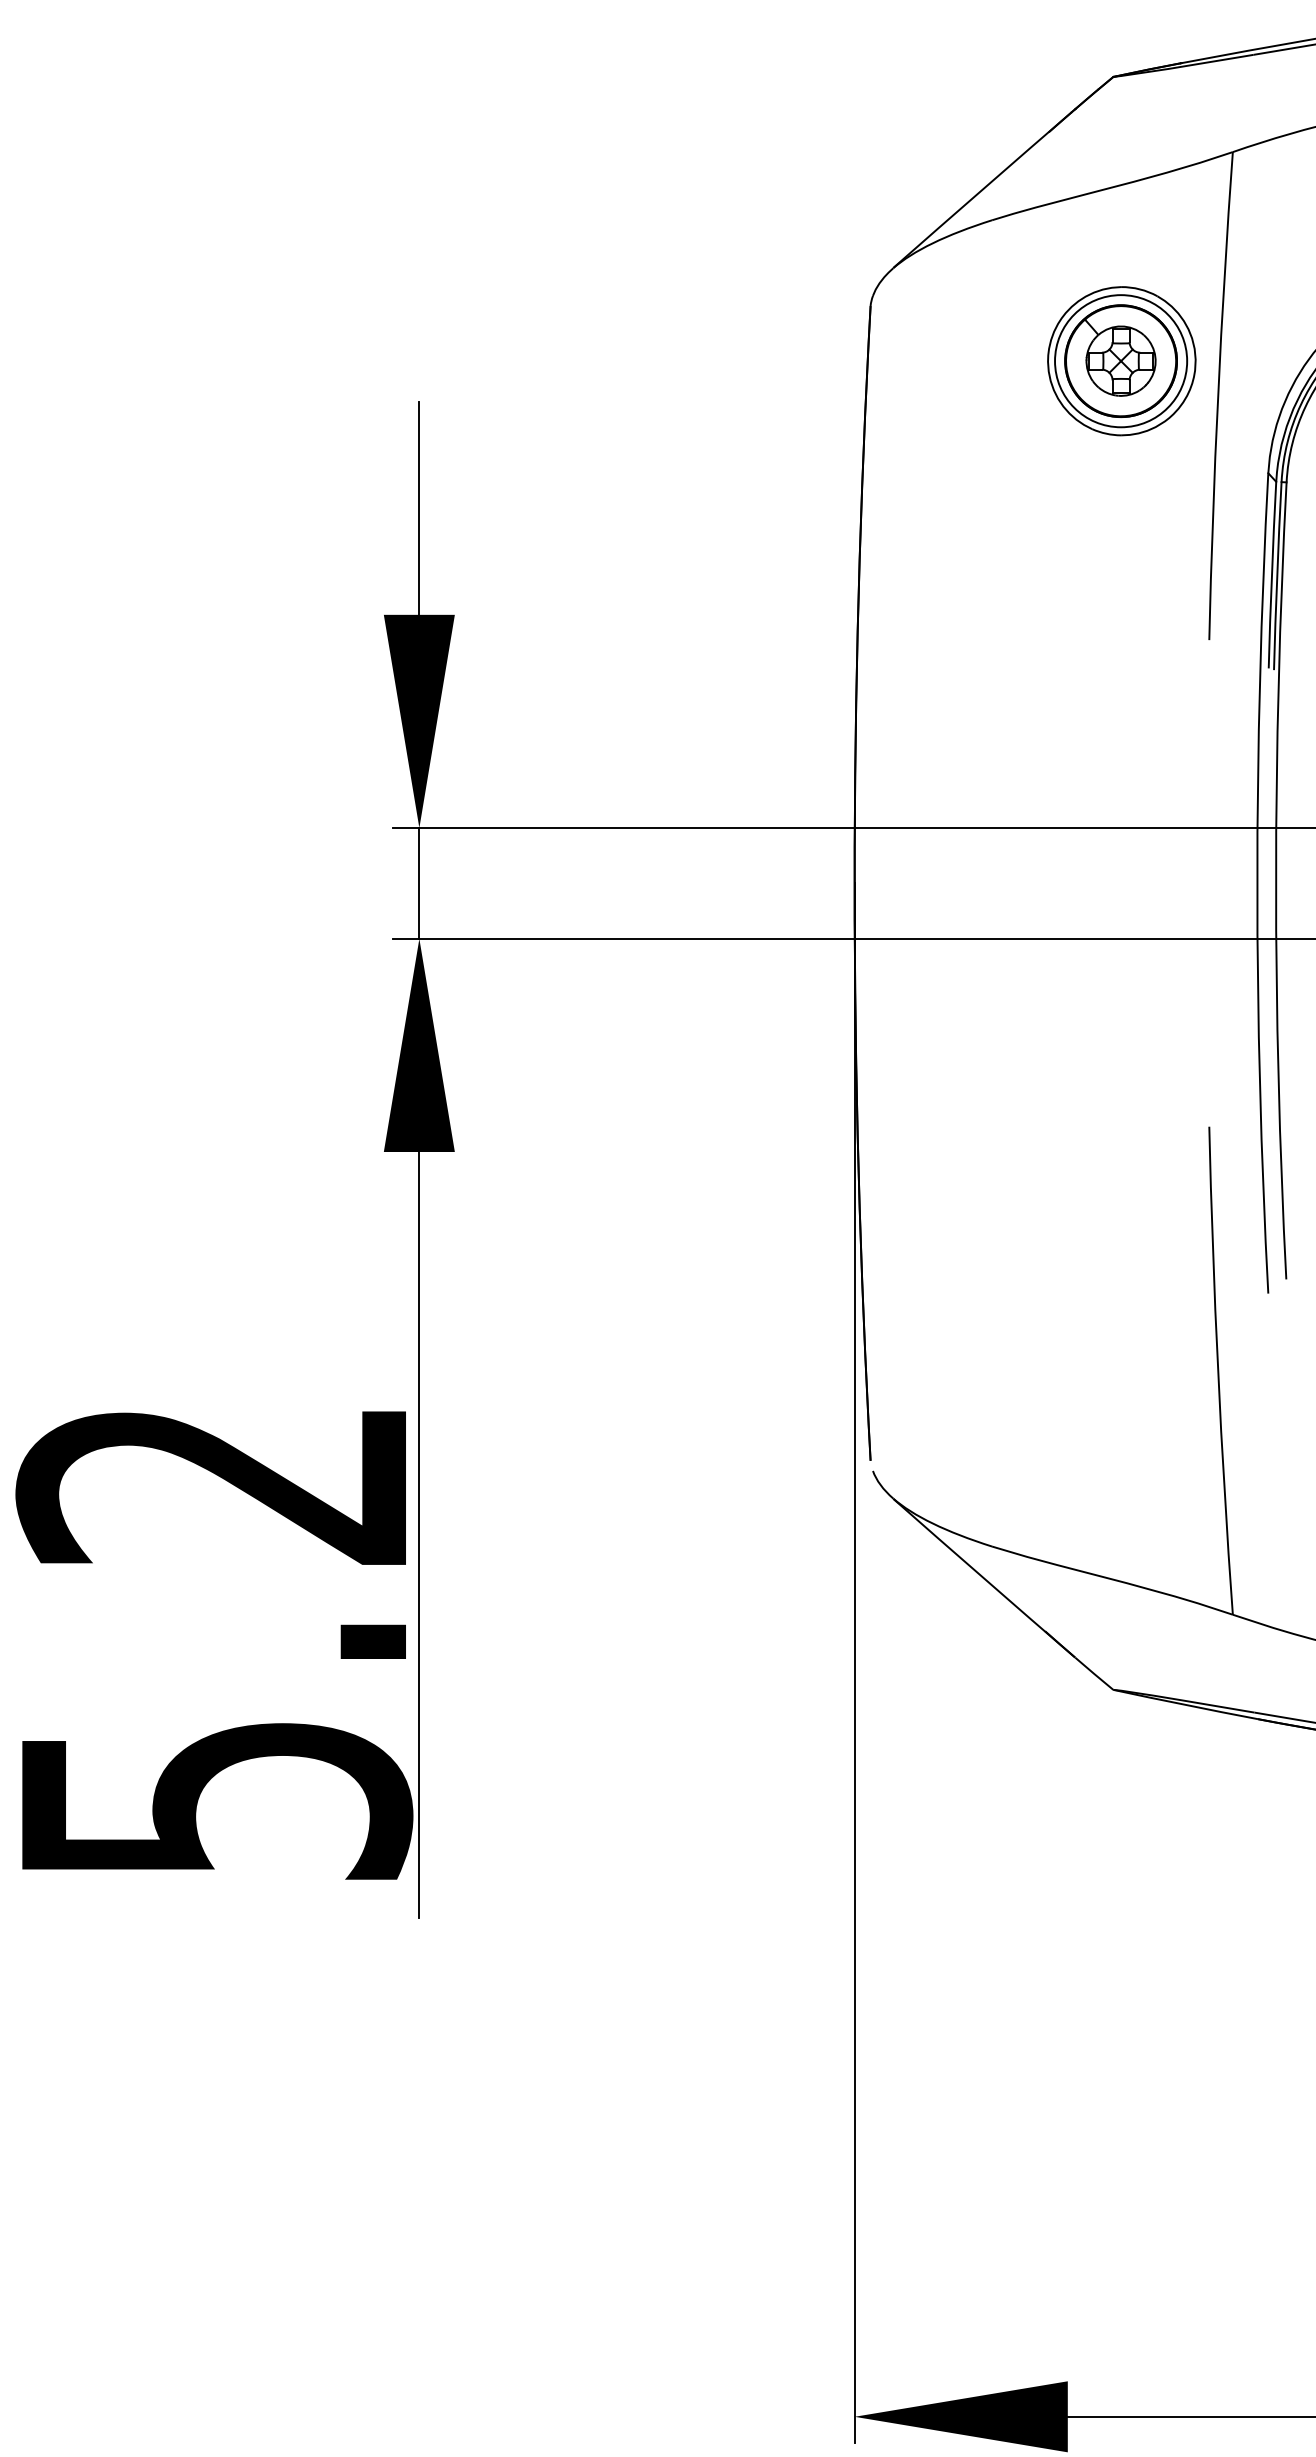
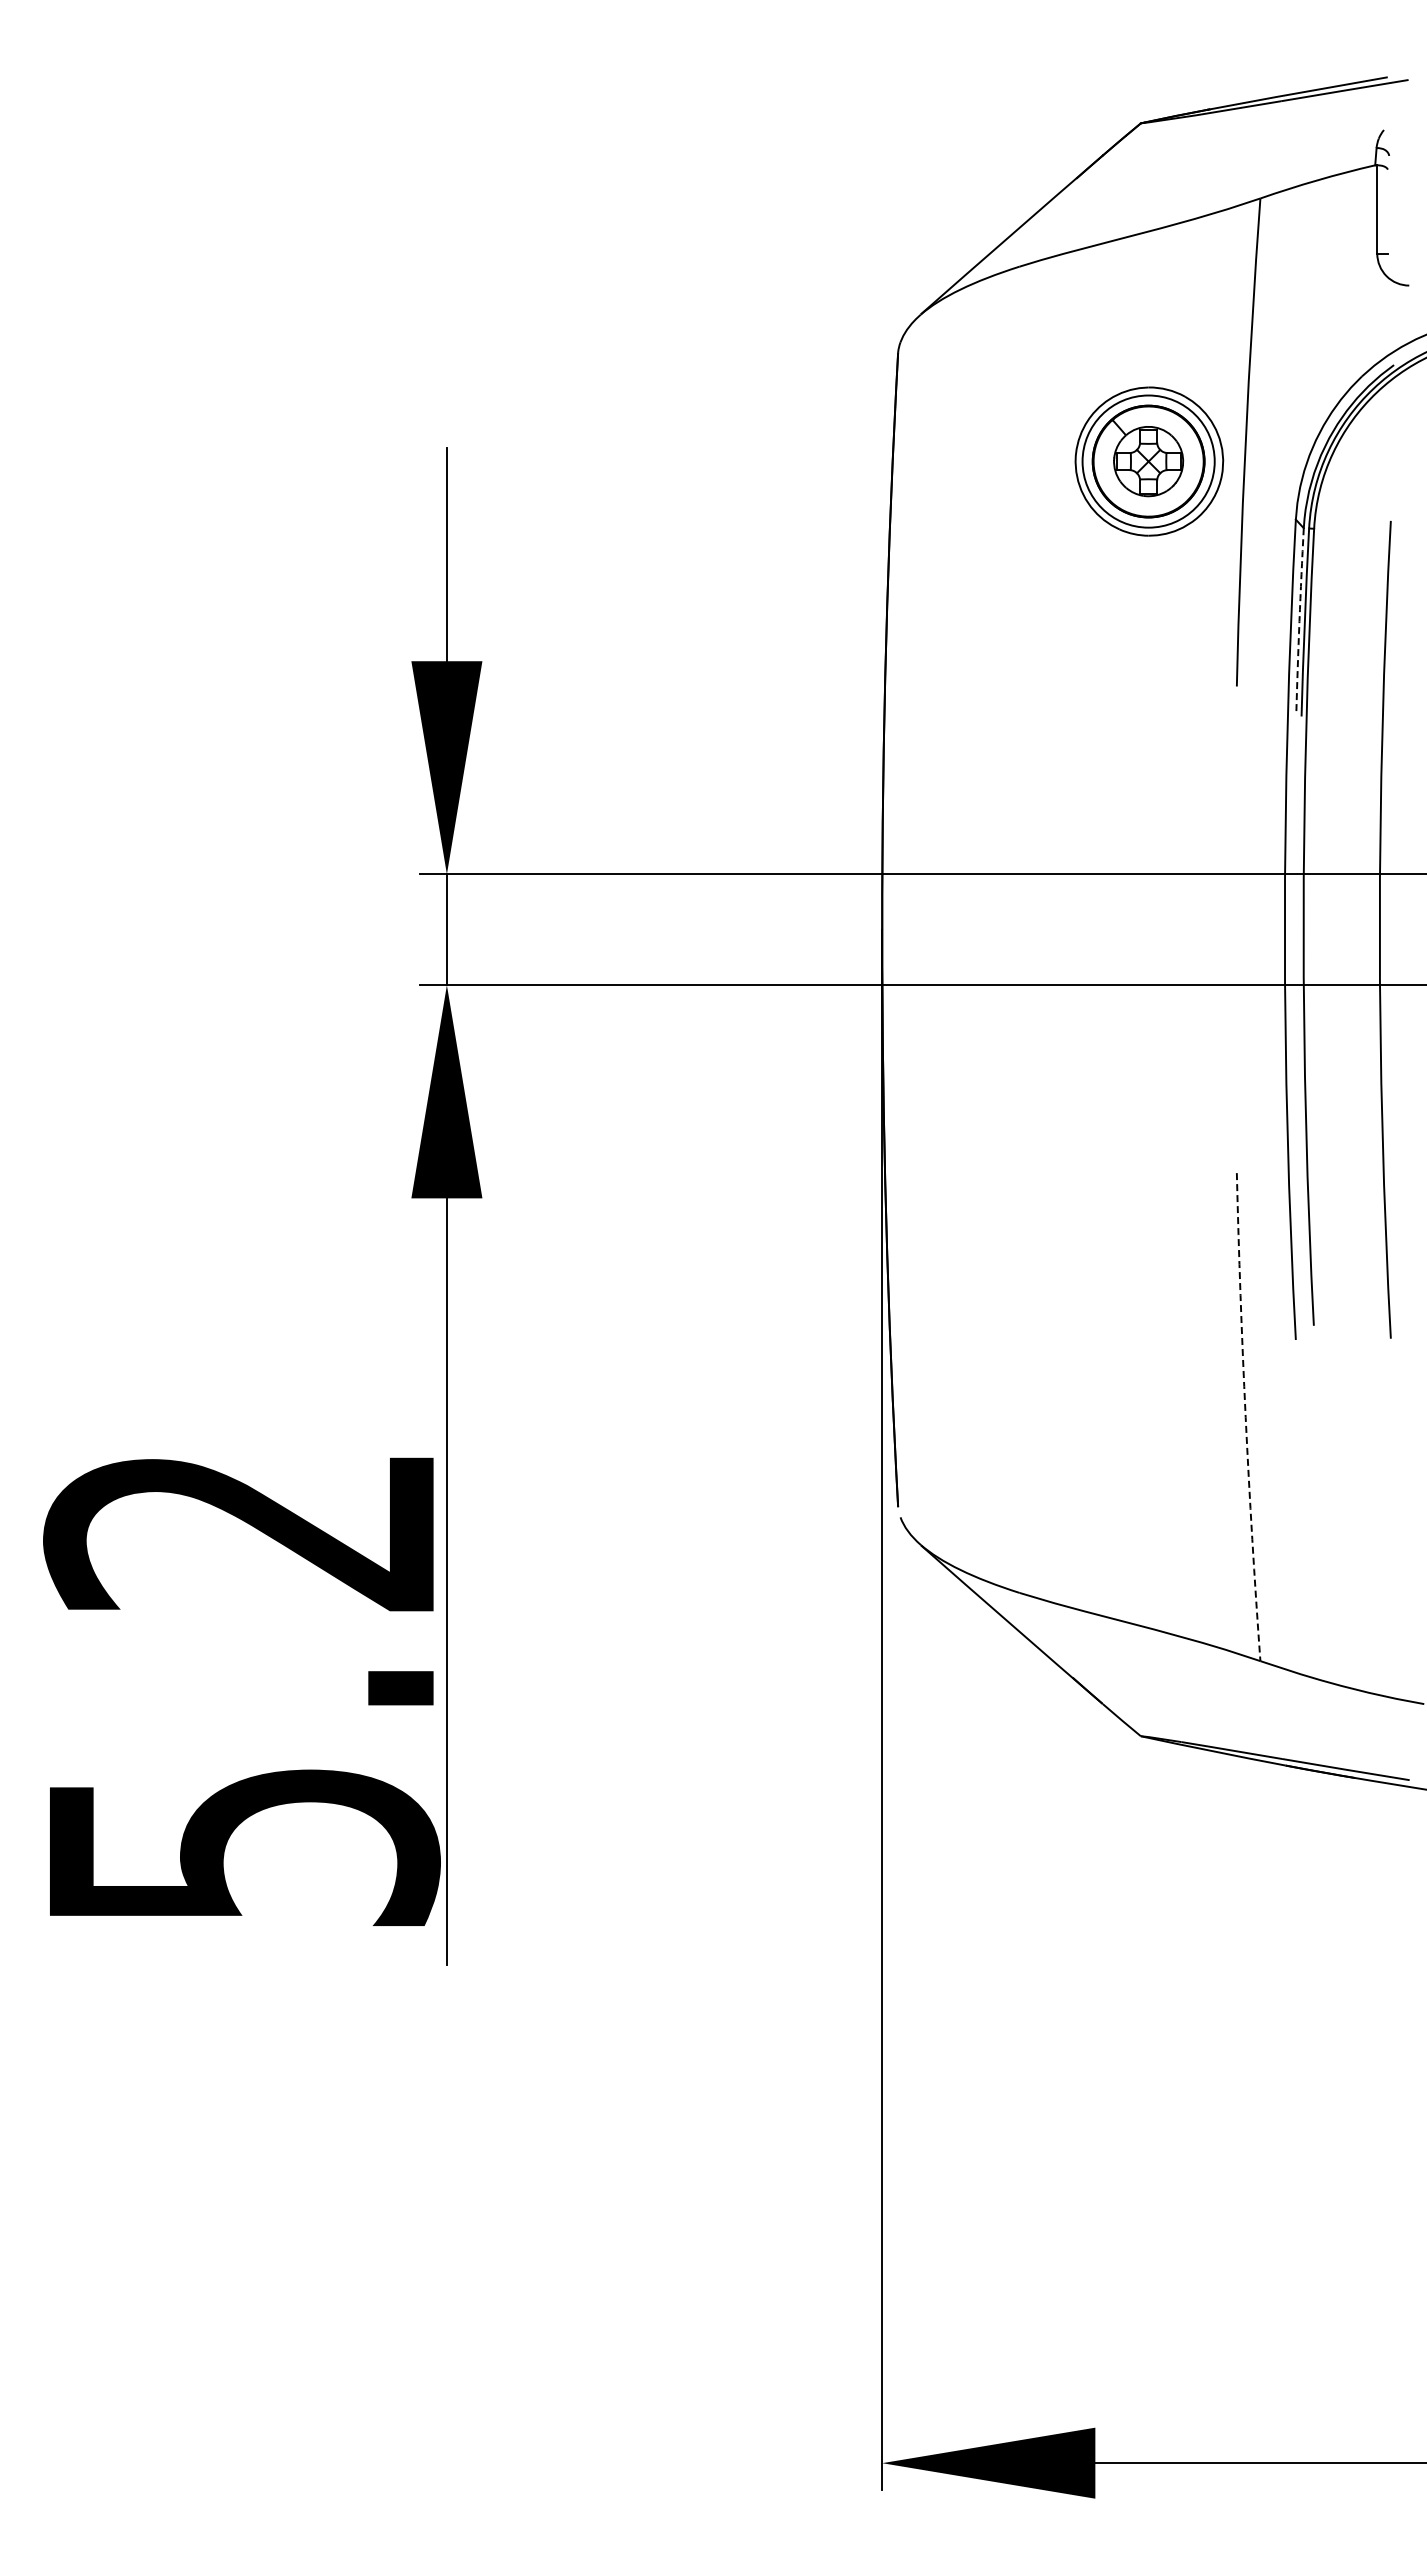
part: (1121, 361) -> (1149, 461), moved
arc: (1271, 575) -> (1299, 621), solid -> dashed
arc: (1217, 1371) -> (1245, 1417), solid -> dashed

